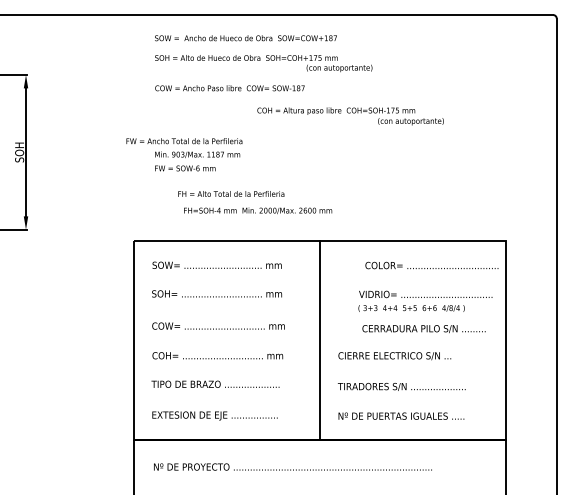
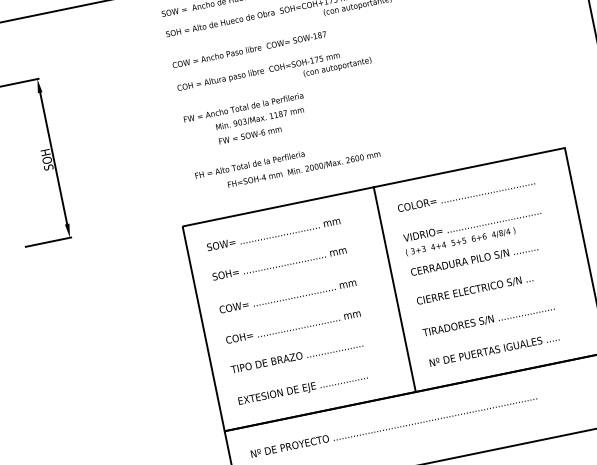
text: (350, 116) -> (274, 74), moved
text: (184, 154) -> (246, 121), moved
text: (231, 193) -> (250, 164), moved
text: (431, 265) -> (465, 194), moved
text: (425, 300) -> (473, 230), moved
text: (423, 329) -> (473, 260), moved

